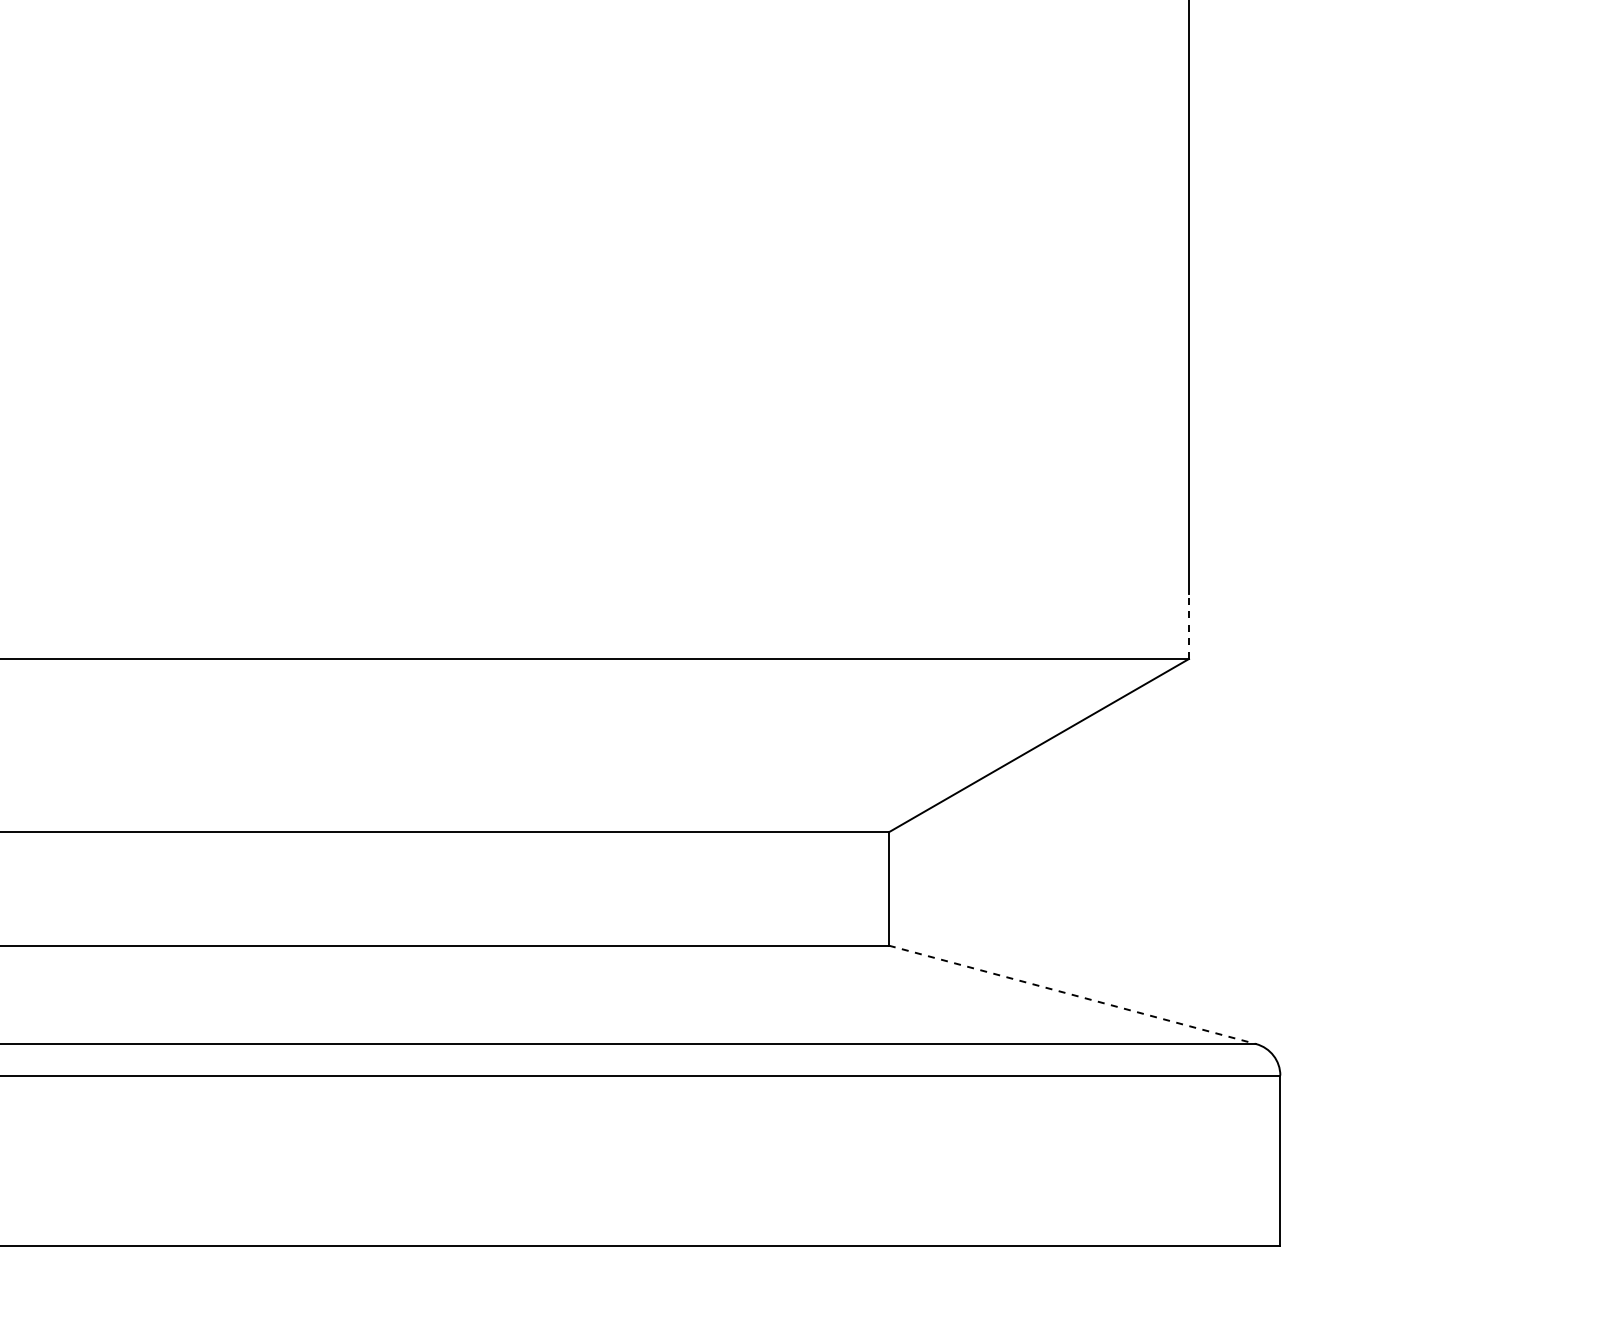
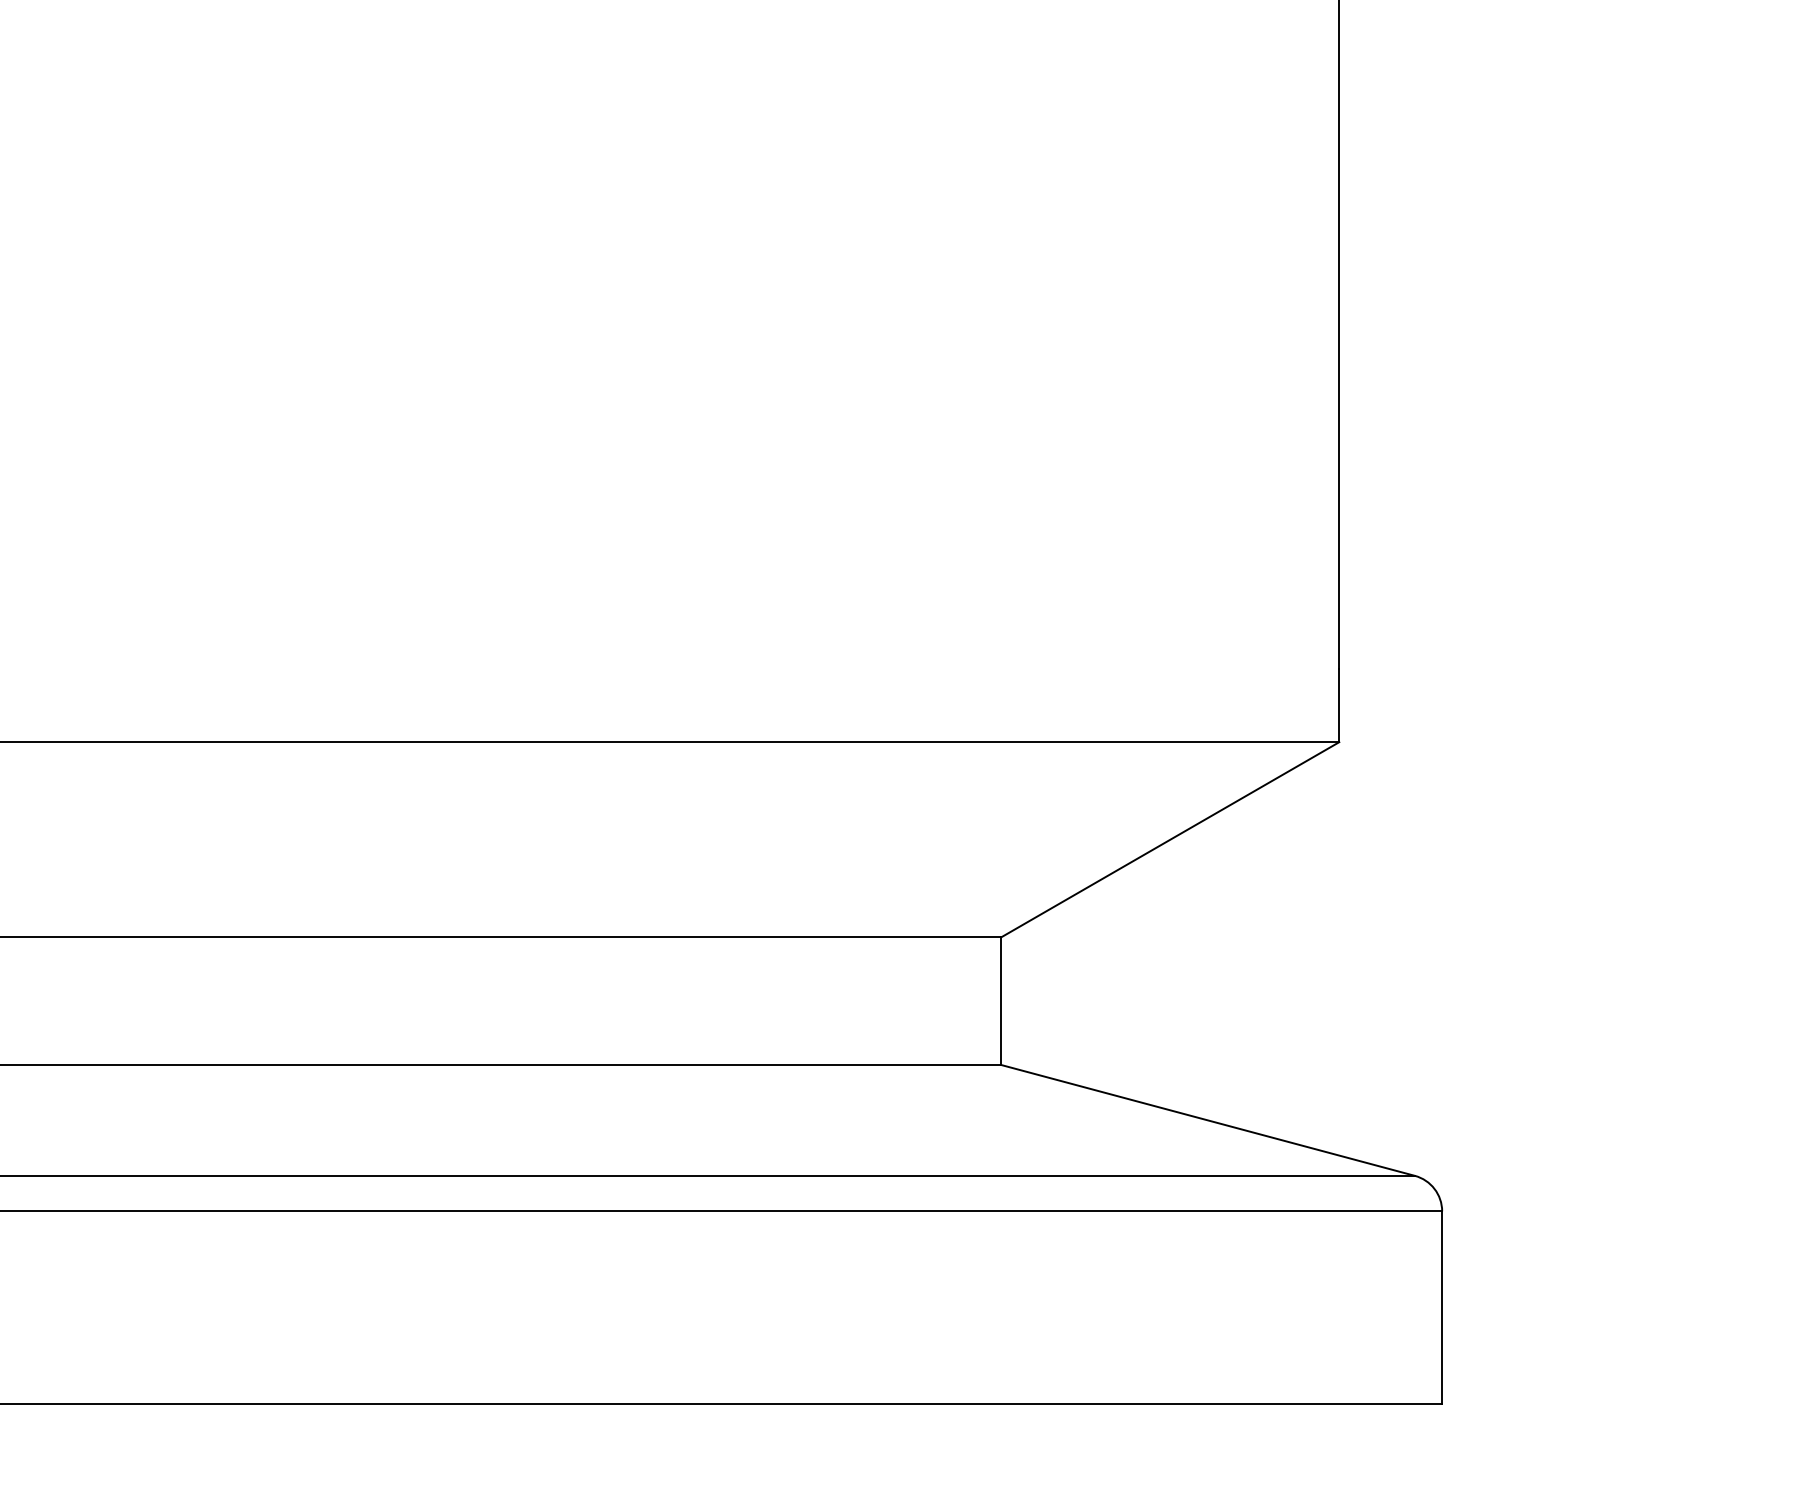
line: (1188, 626) -> (1338, 705), dashed -> solid
line: (1072, 994) -> (1208, 1120), dashed -> solid

